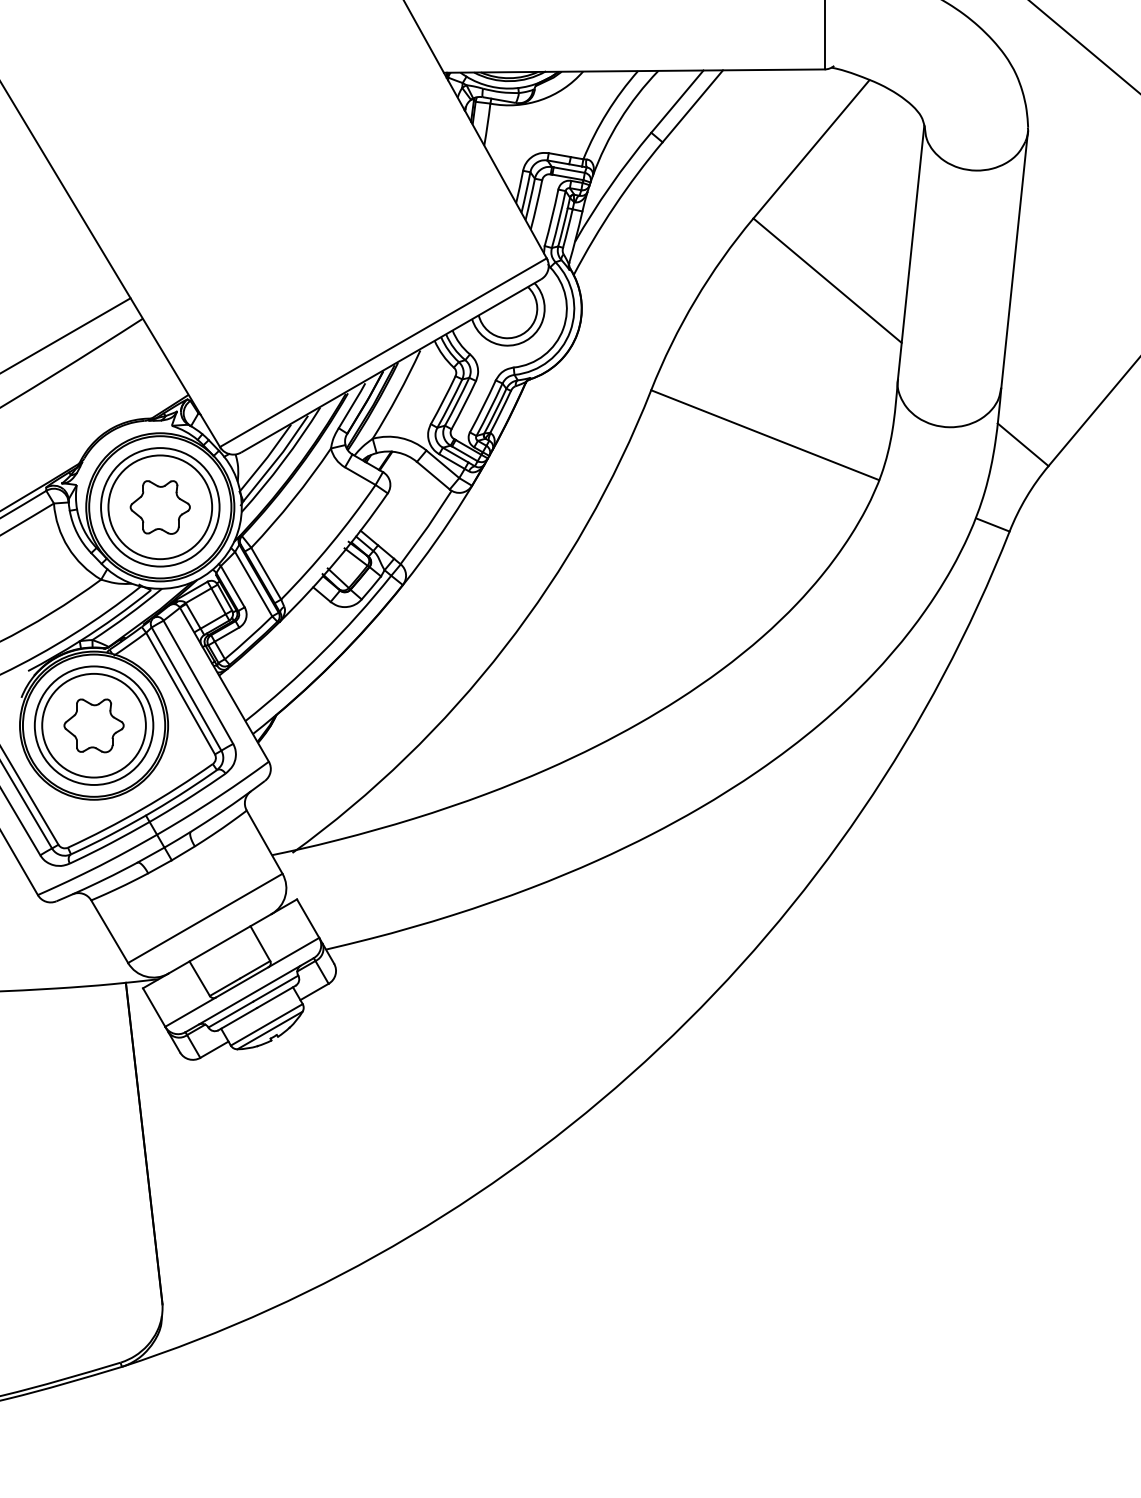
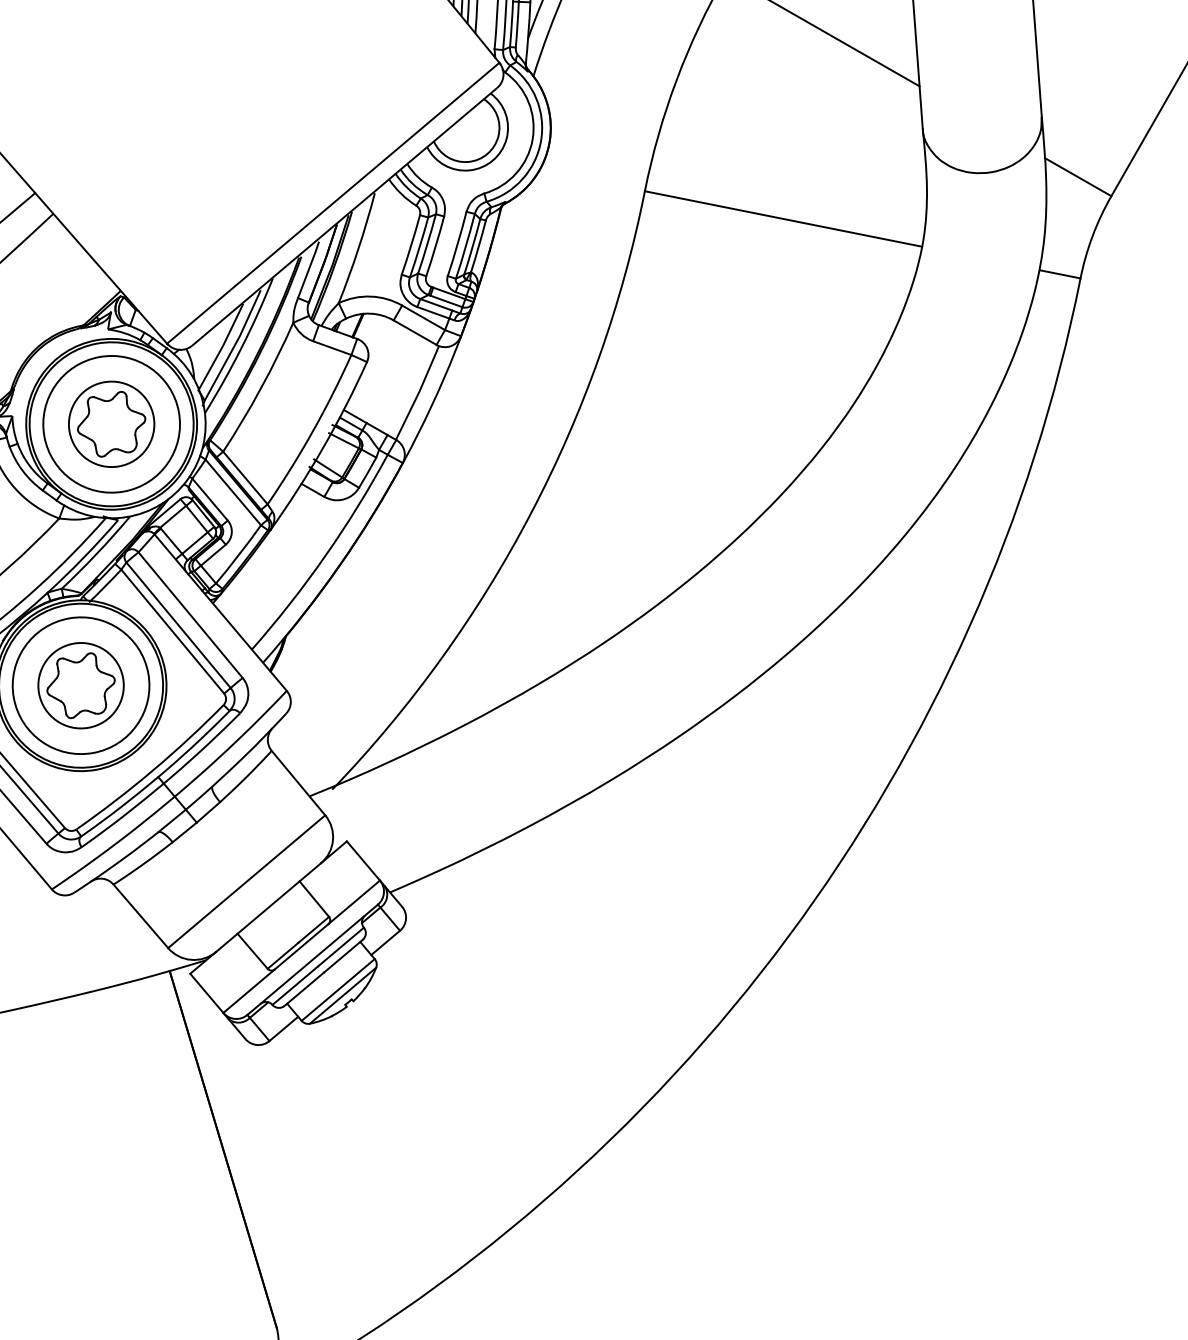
circle: (160, 507) -> (111, 424), size x0.71
circle: (94, 725) -> (81, 685), size x0.71

